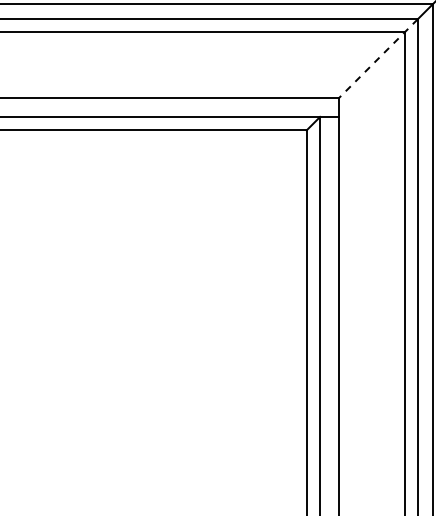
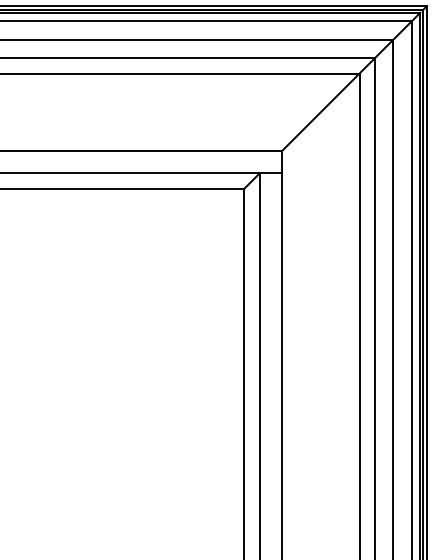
line: (378, 58) -> (328, 104), dashed -> solid

